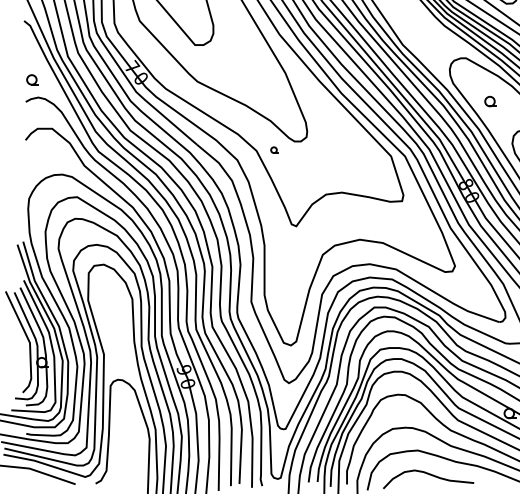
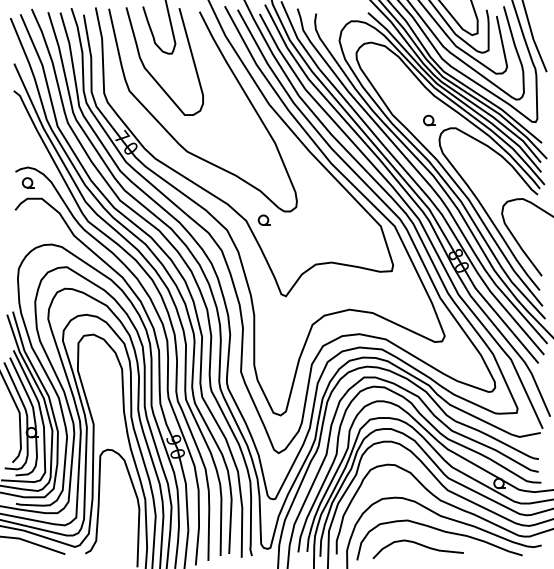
part: (32, 79) -> (28, 182), moved
part: (490, 101) -> (429, 120), moved
part: (273, 149) -> (263, 219), size x1.67

